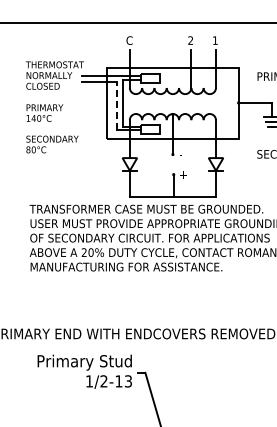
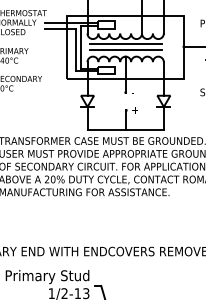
line: (173, 100) -> (126, 44), added
line: (117, 105) -> (76, 49), dashed -> solid
line: (173, 106) -> (126, 50), added

